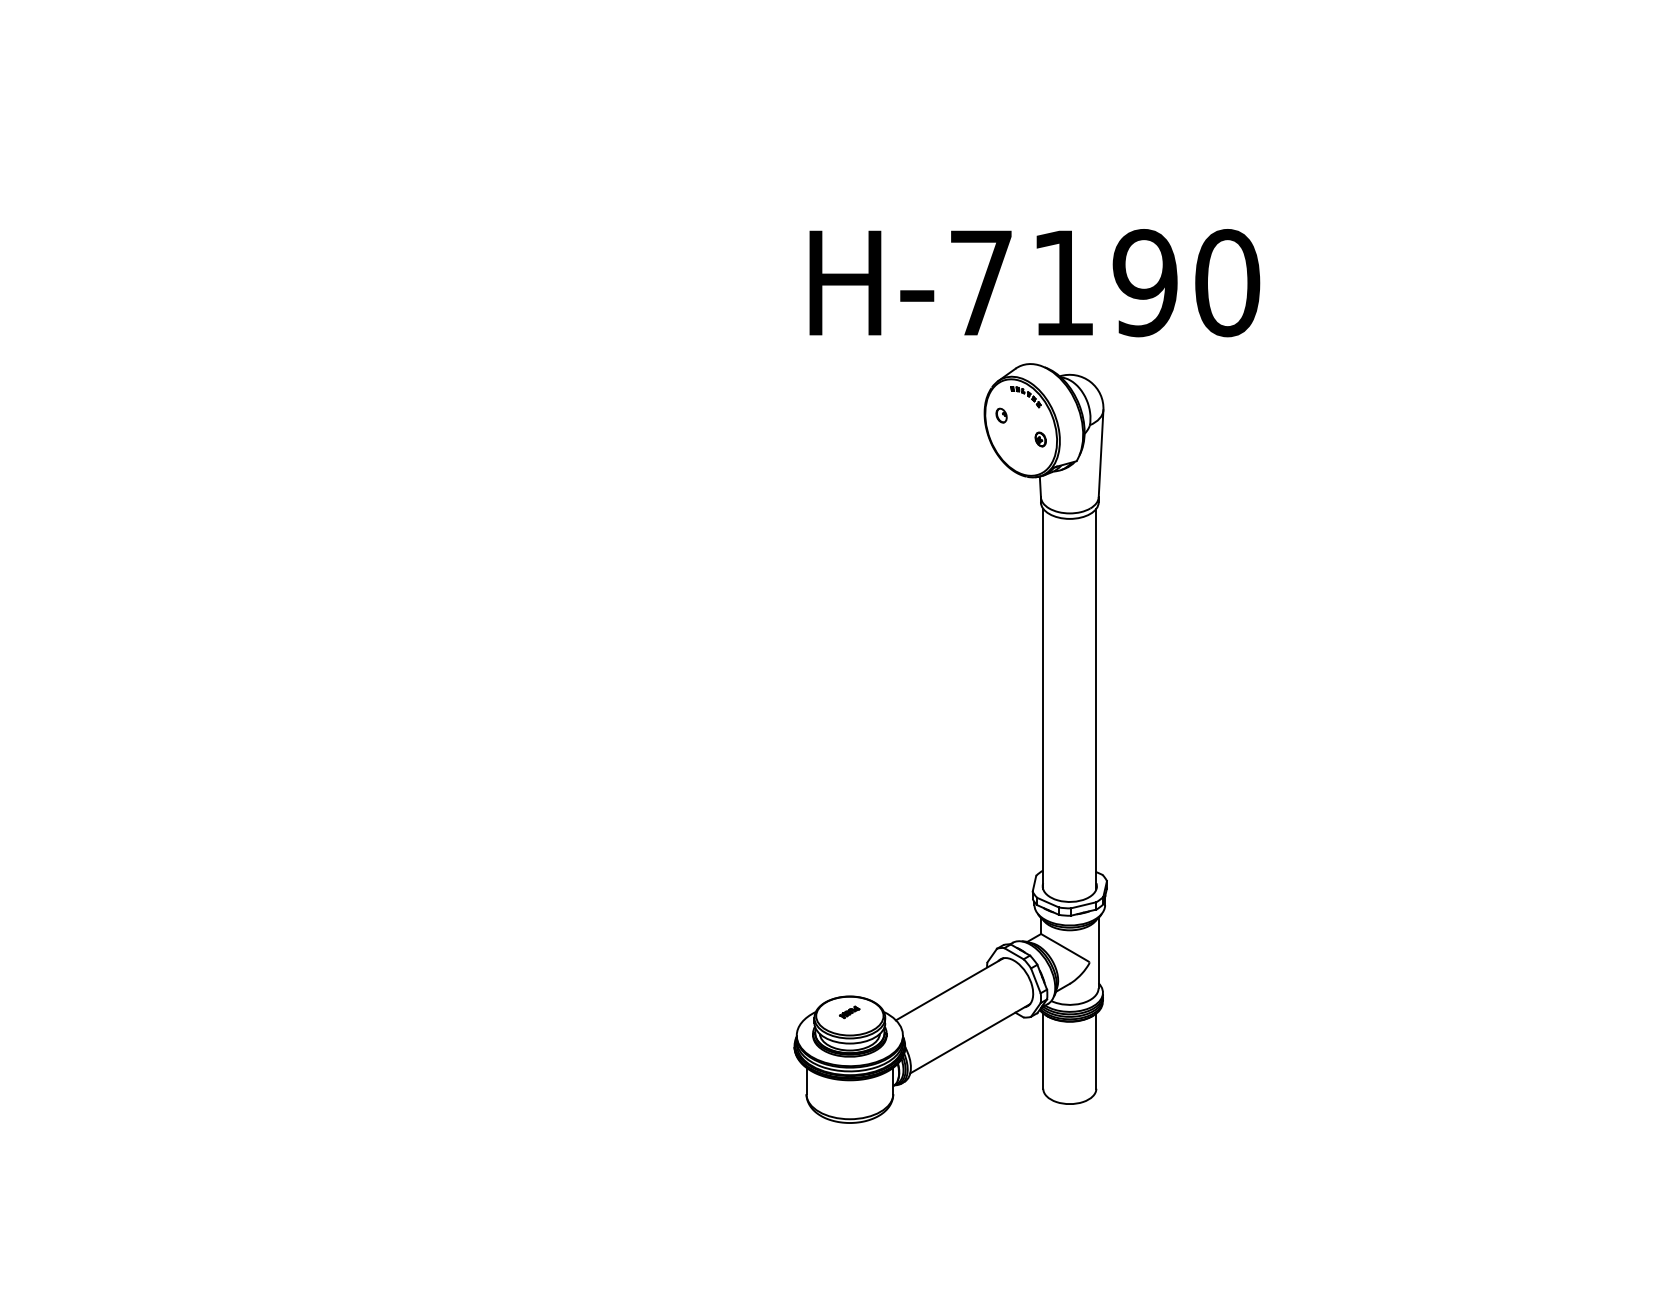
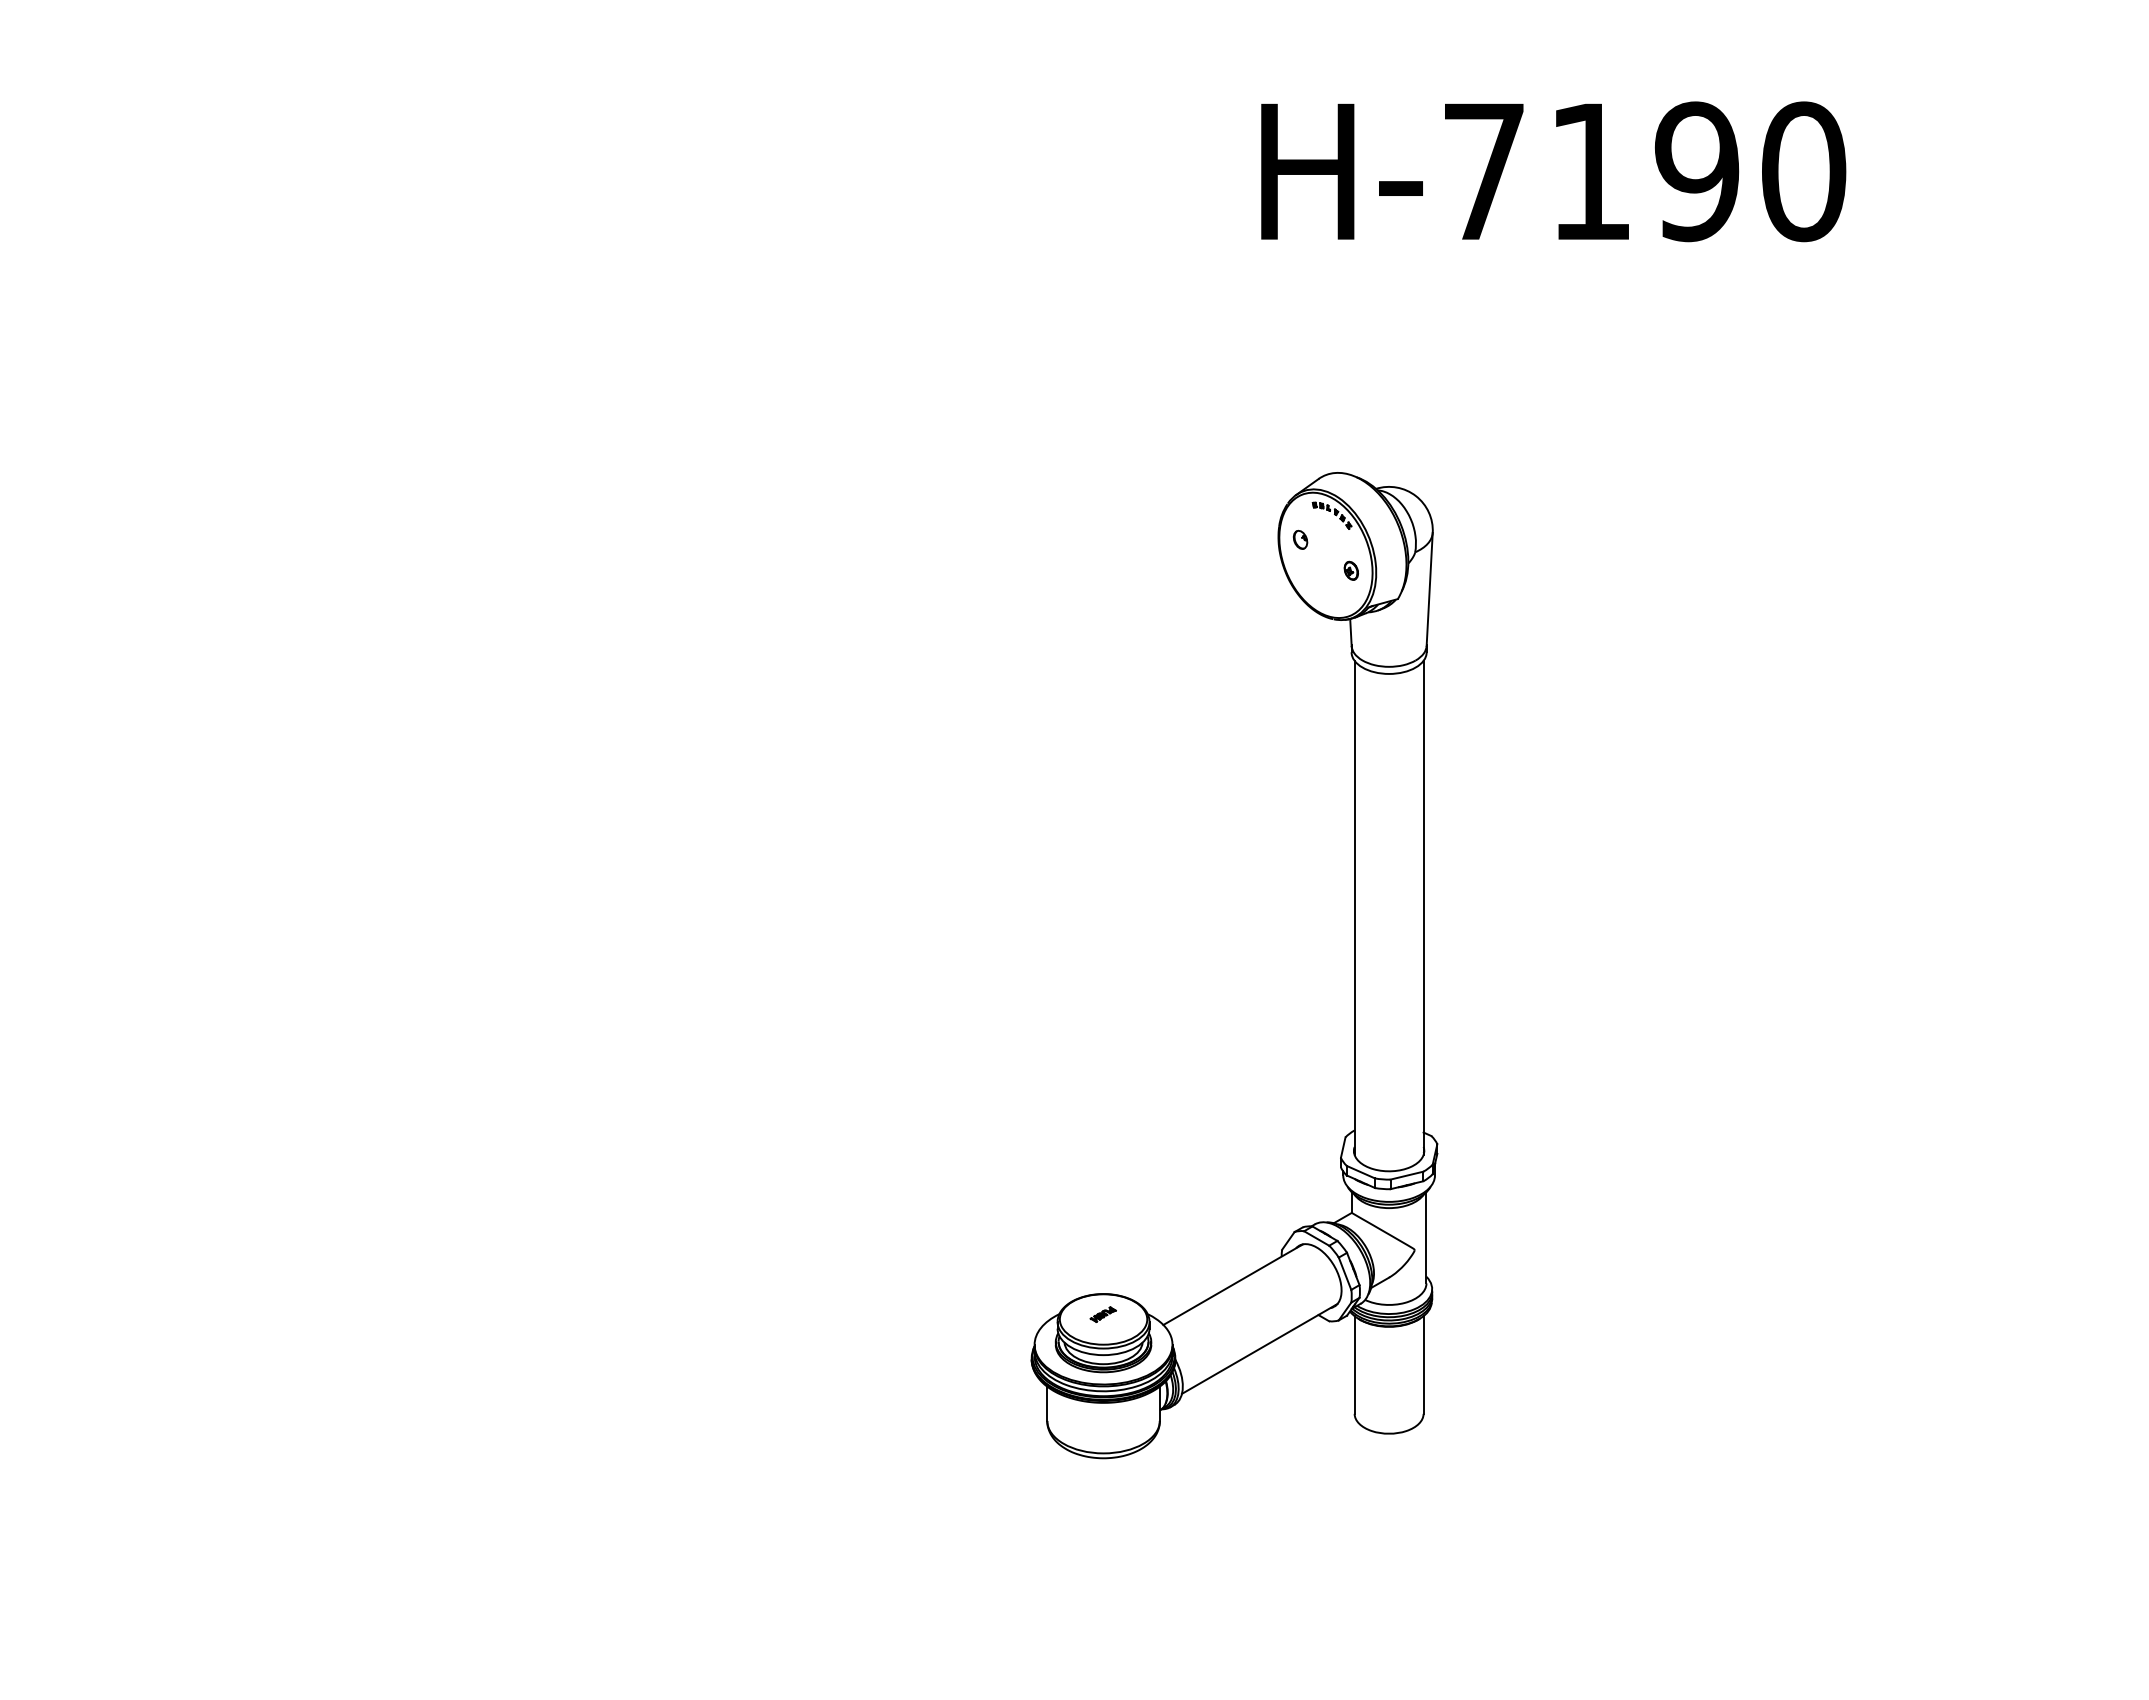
text: (1034, 282) -> (1553, 171), moved

